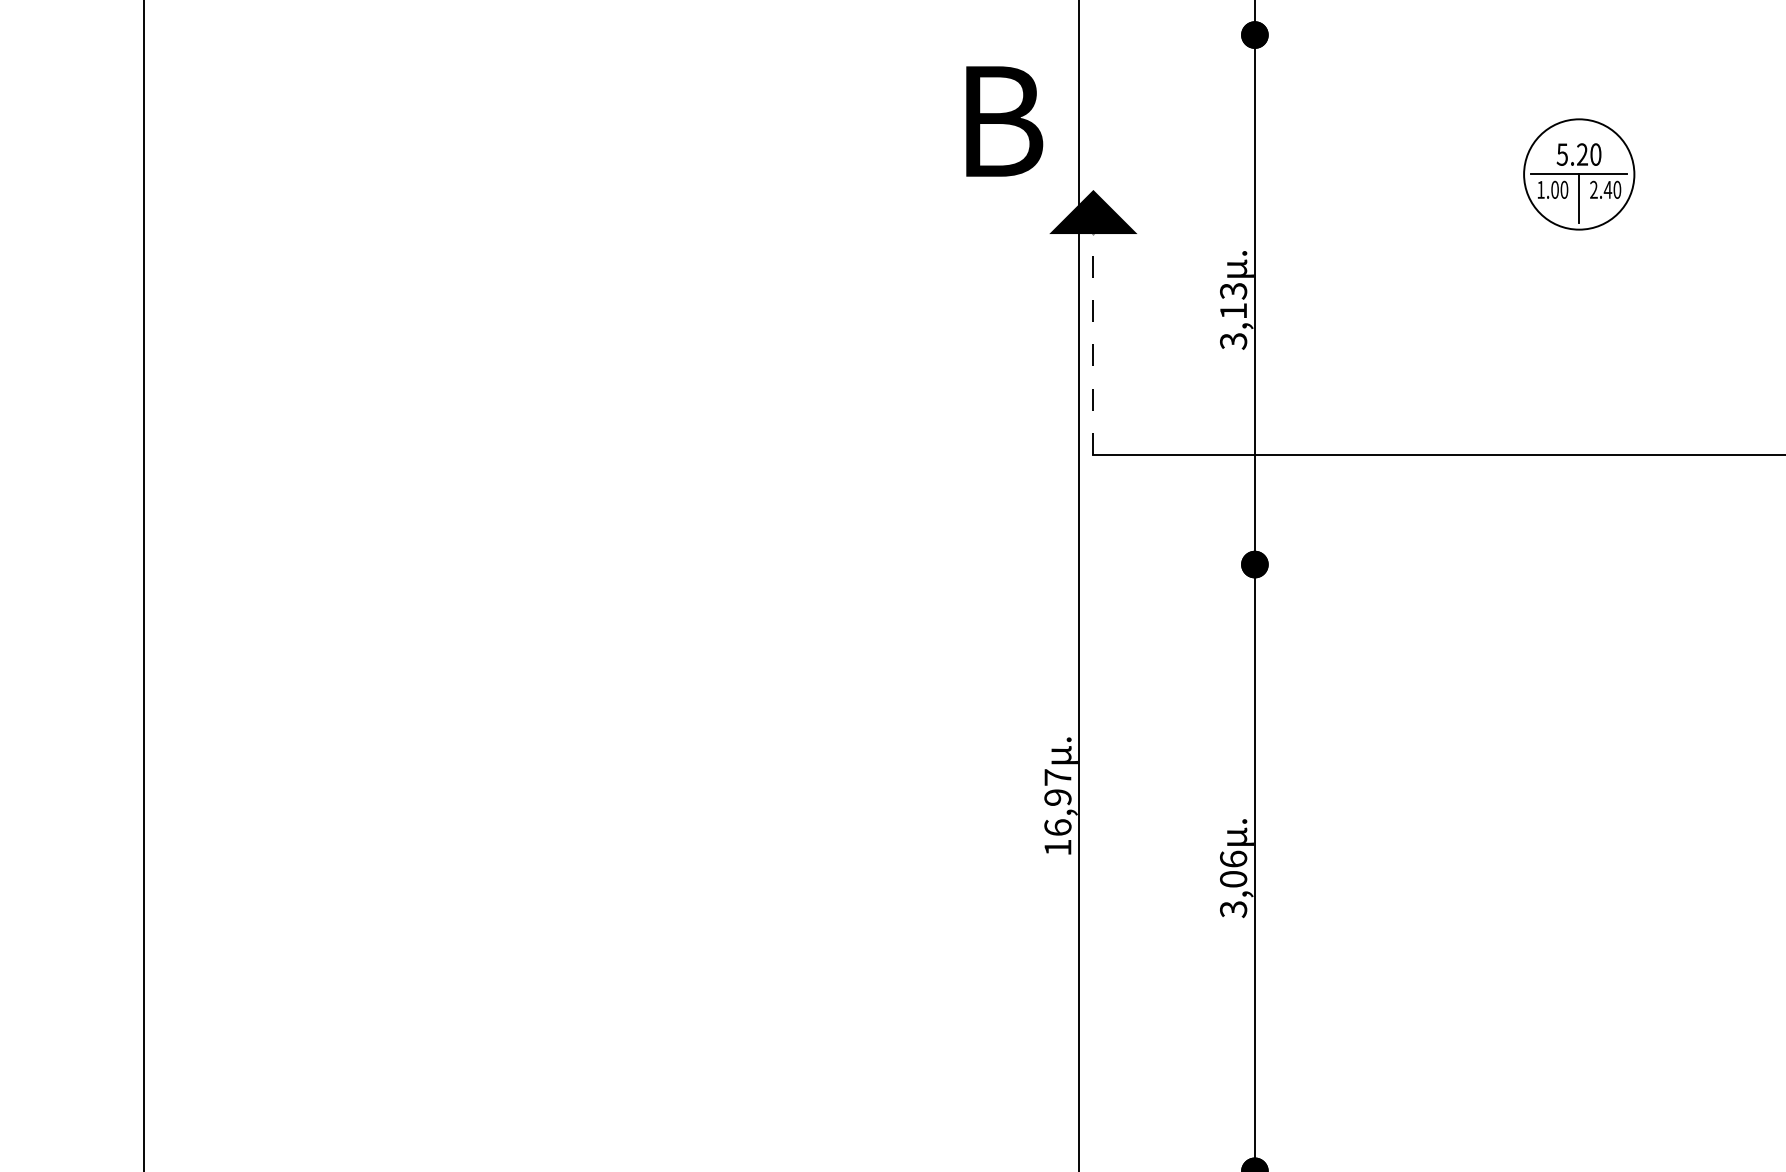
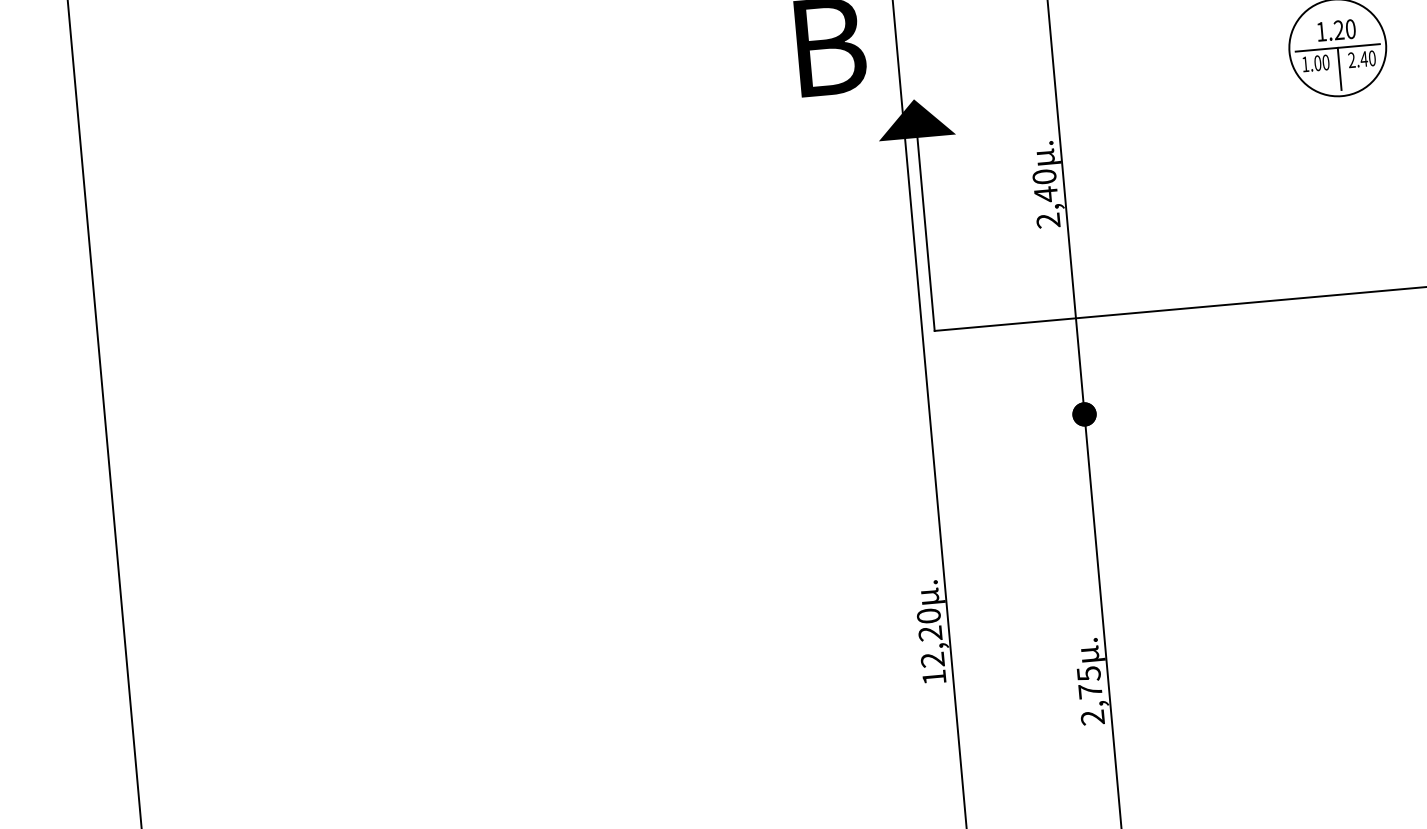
text: (1561, 154) -> (1320, 31), 5.20 -> 1.20
text: (1233, 315) -> (1046, 198), 3,13 -> 2,40
line: (1093, 343) -> (926, 233), dashed -> solid
text: (1057, 802) -> (930, 637), 16,97 -> 12,20
text: (1233, 884) -> (1090, 695), 3,06 -> 2,75

